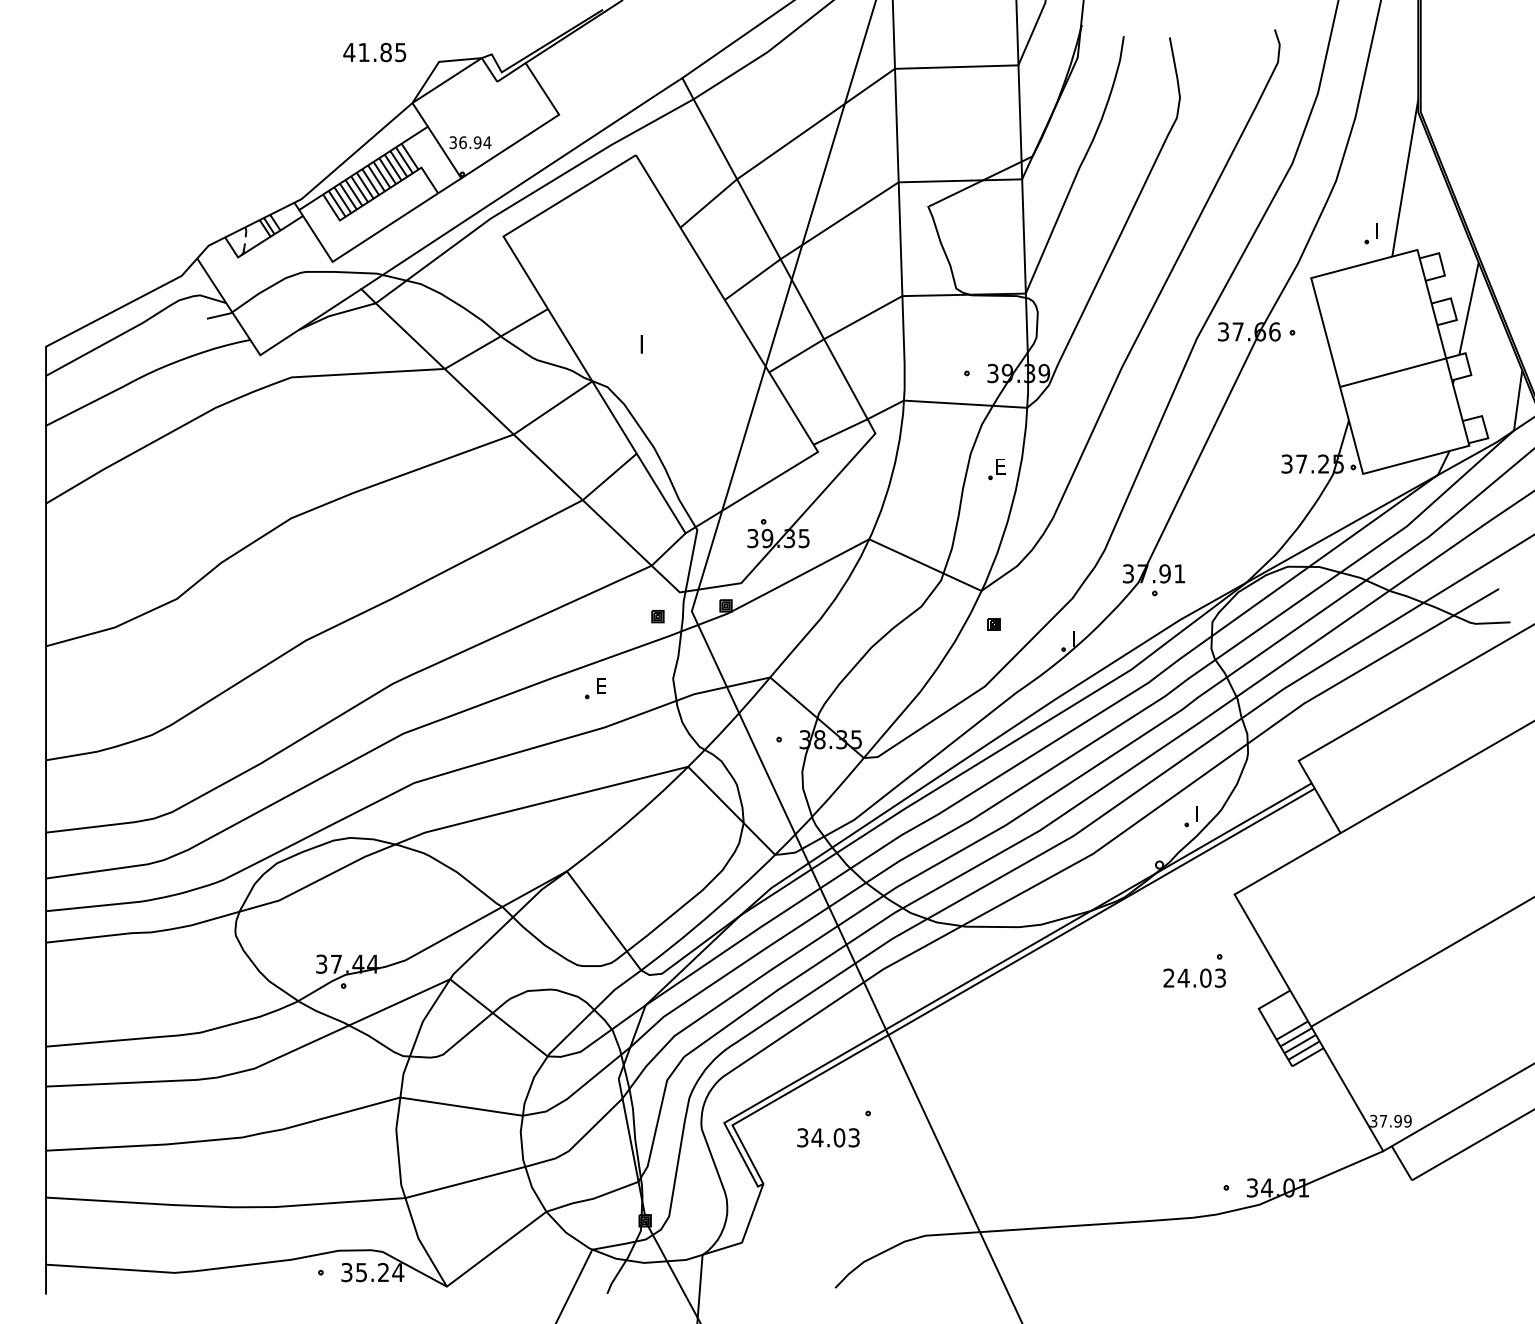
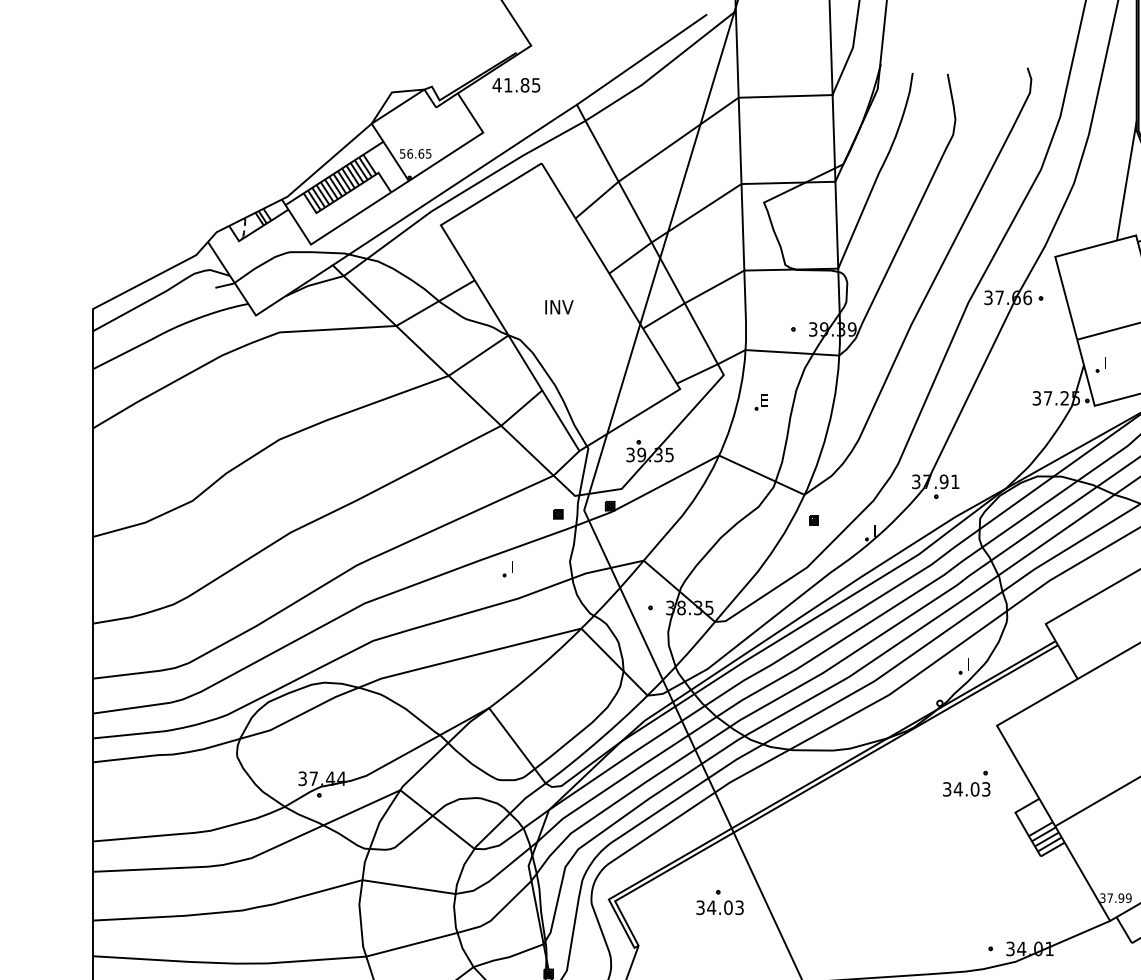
text: (374, 52) -> (516, 85), moved
text: (470, 142) -> (415, 153), 36.94 -> 56.65
part: (1370, 233) -> (1100, 364), moved
text: (662, 344) -> (561, 307), I -> INV
part: (996, 469) -> (761, 402), moved
text: (602, 685) -> (516, 566), E -> I
text: (1168, 977) -> (946, 788), 24.03 -> 34.03
text: (828, 1137) -> (720, 907), moved

